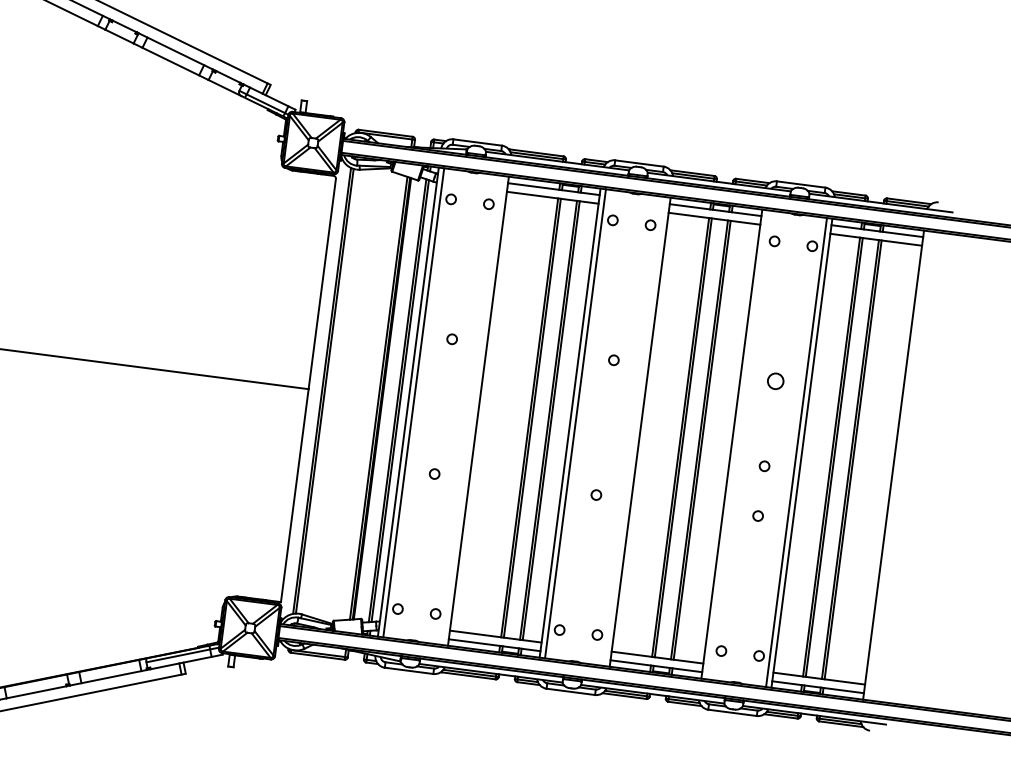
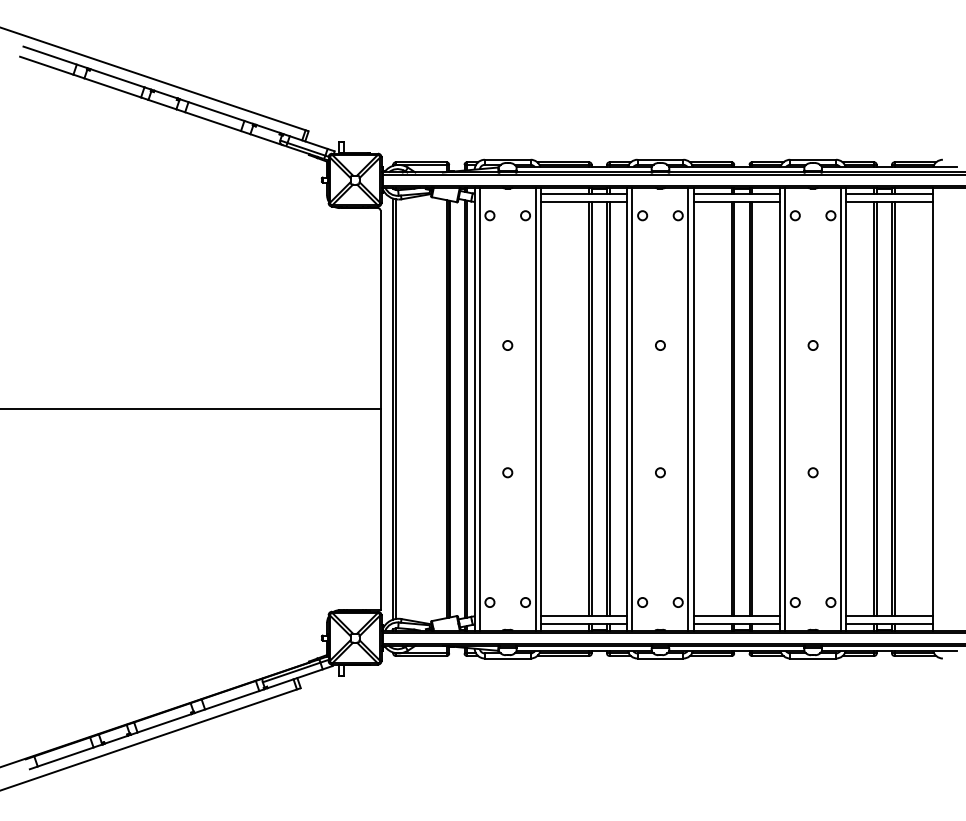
circle: (774, 381) -> (812, 345), size x0.62
line: (472, 409) -> (535, 408), added
line: (634, 430) -> (688, 408), added
line: (737, 444) -> (785, 408), added
circle: (763, 465) -> (812, 425), removed

